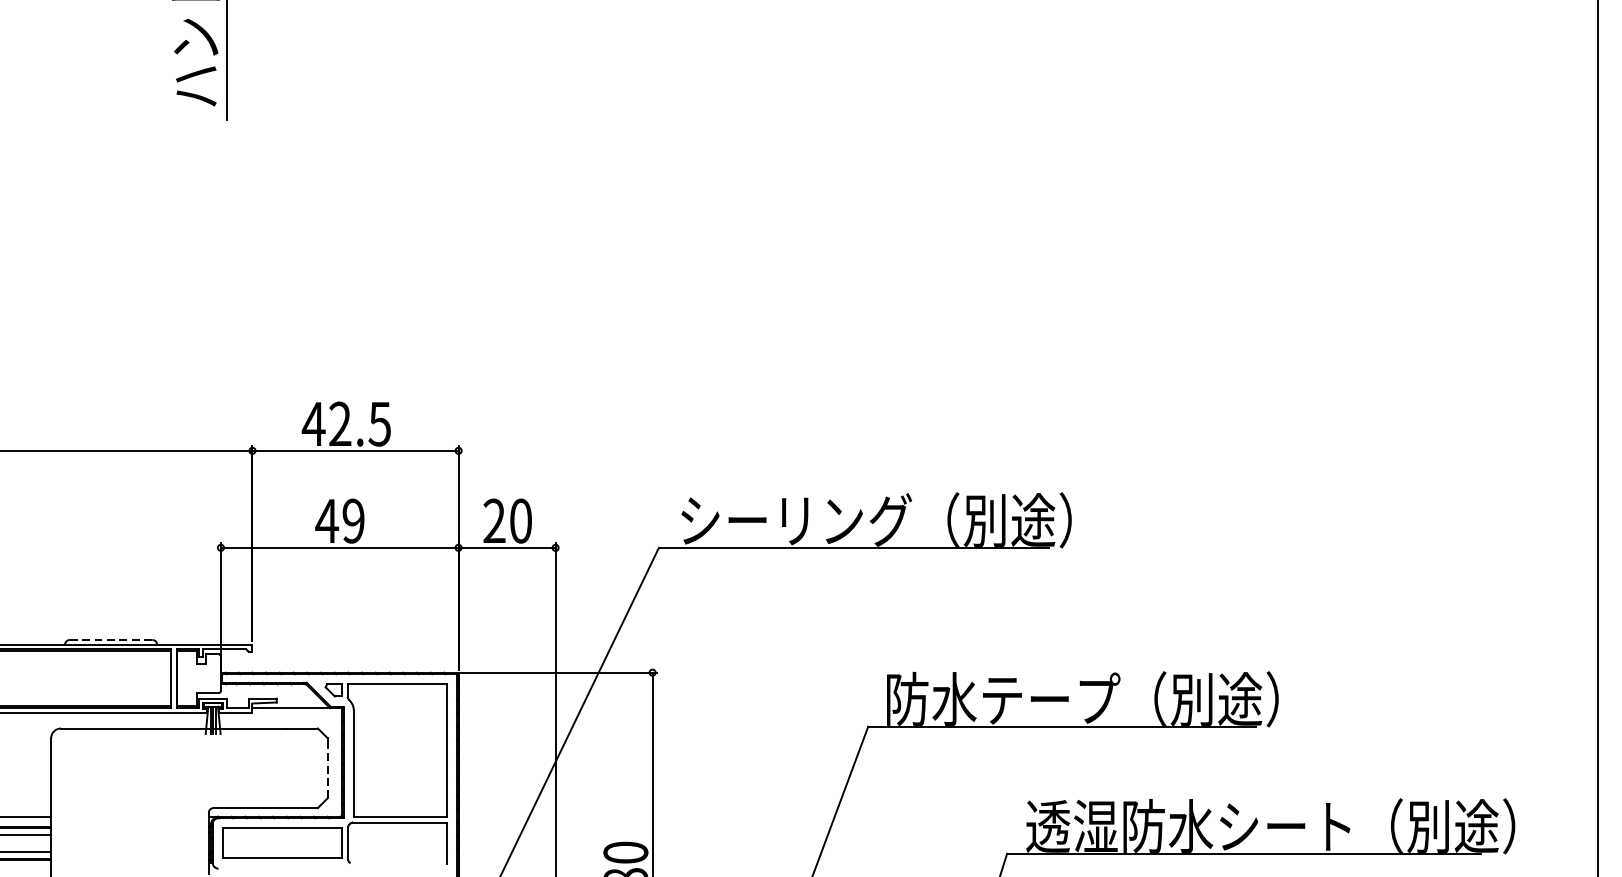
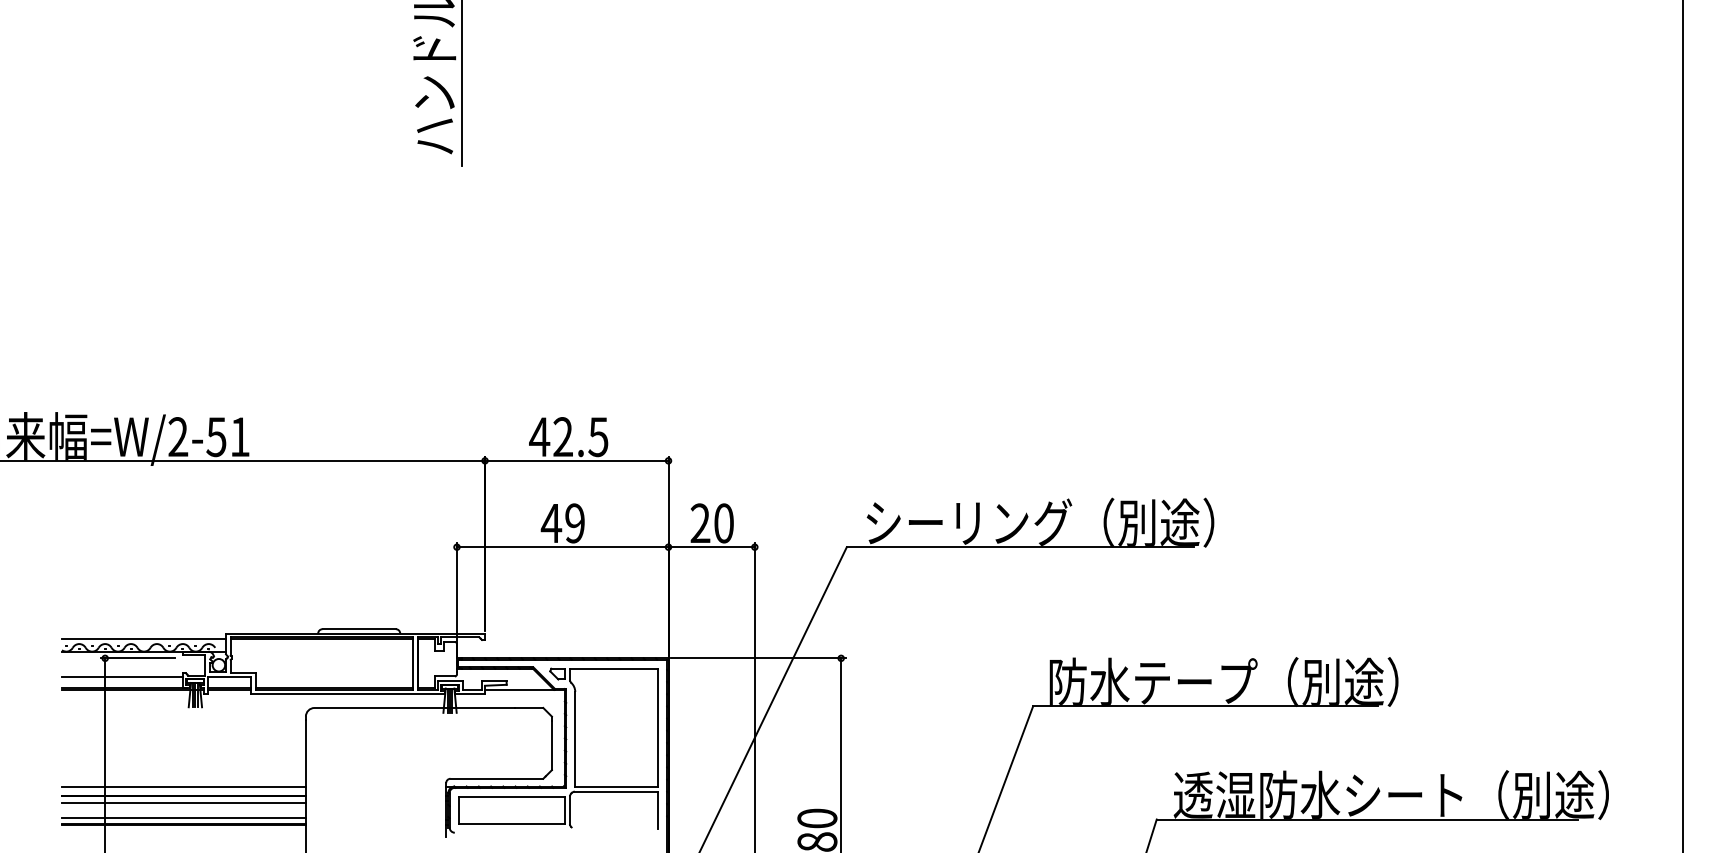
line: (111, 640) -> (359, 629), dashed -> solid
line: (327, 770) -> (551, 745), dashed -> solid

